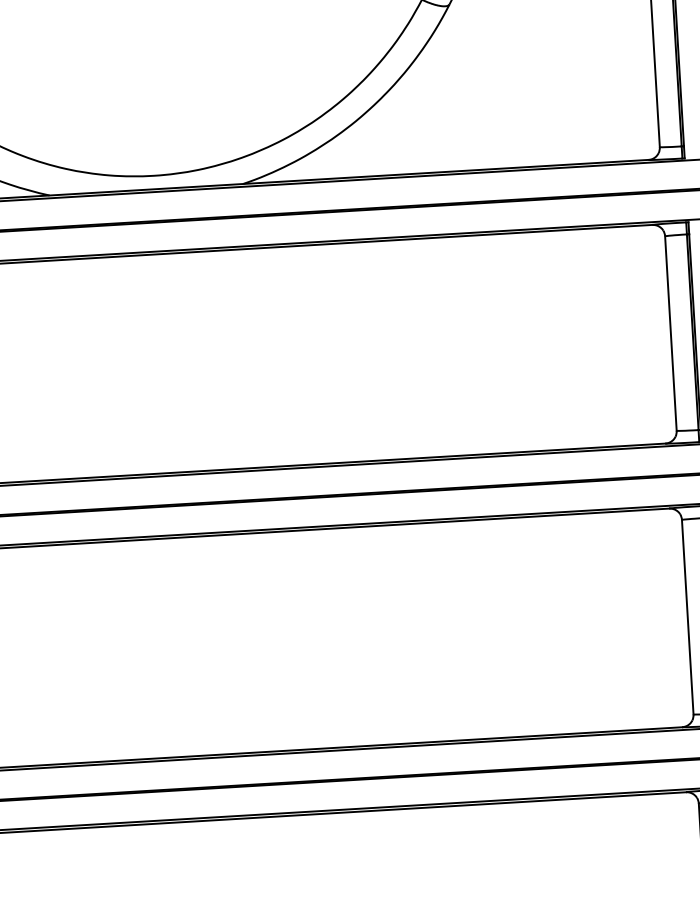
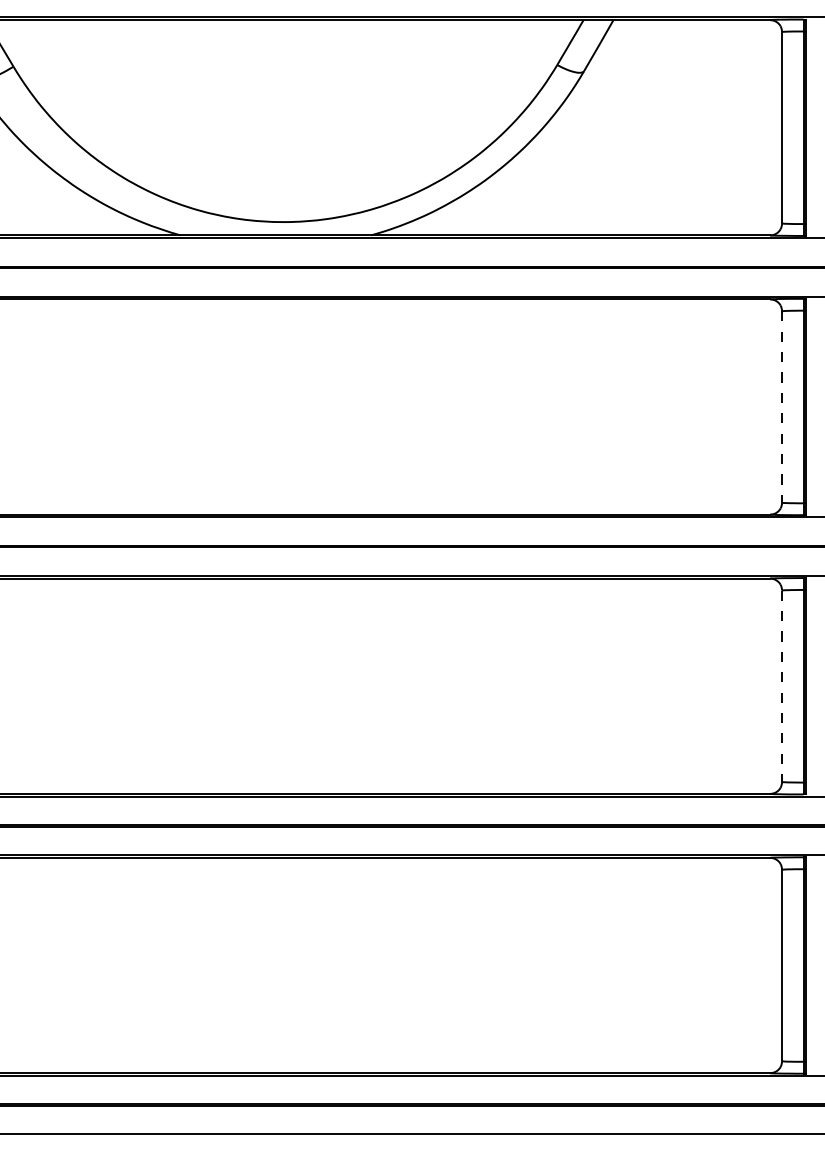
line: (671, 334) -> (782, 407), solid -> dashed
line: (688, 617) -> (782, 686), solid -> dashed

